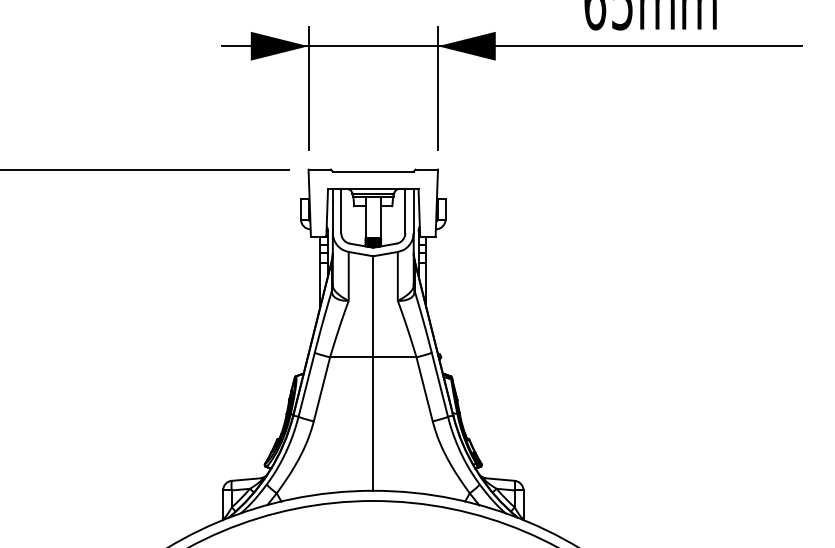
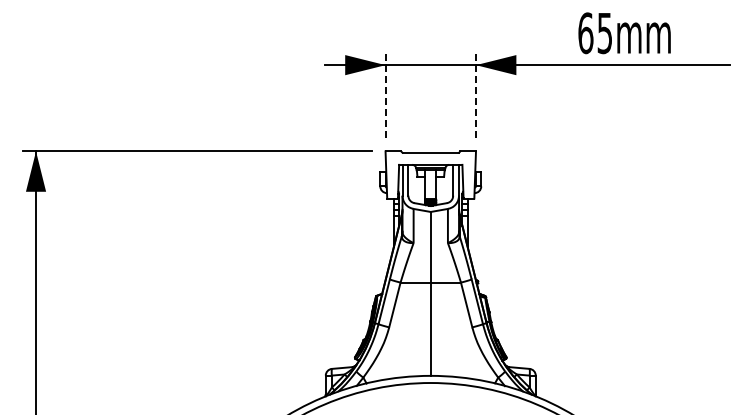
line: (308, 88) -> (385, 94), solid -> dashed
line: (438, 88) -> (476, 94), solid -> dashed

